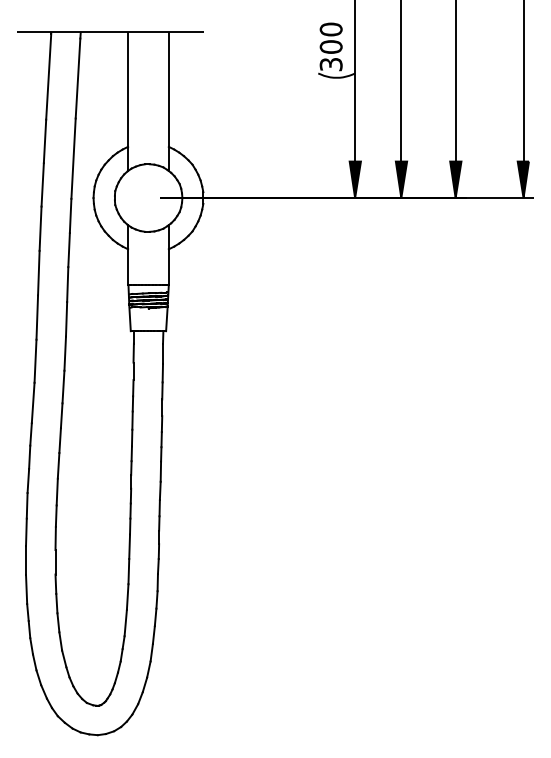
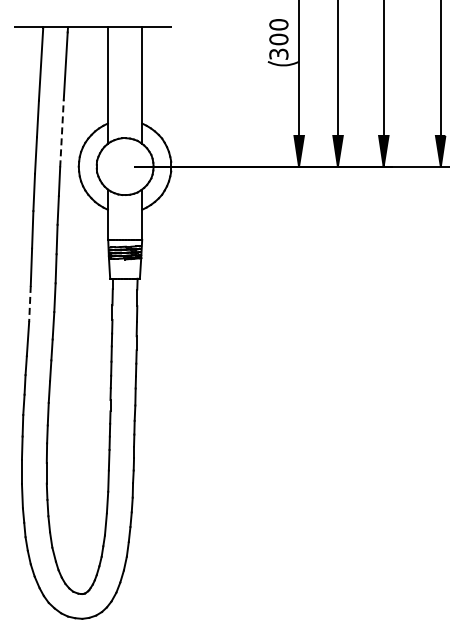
line: (72, 158) -> (61, 133), solid -> dashed
line: (34, 361) -> (29, 304), solid -> dashed

